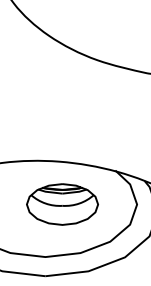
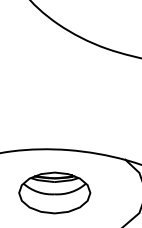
part: (62, 204) -> (54, 192), moved

